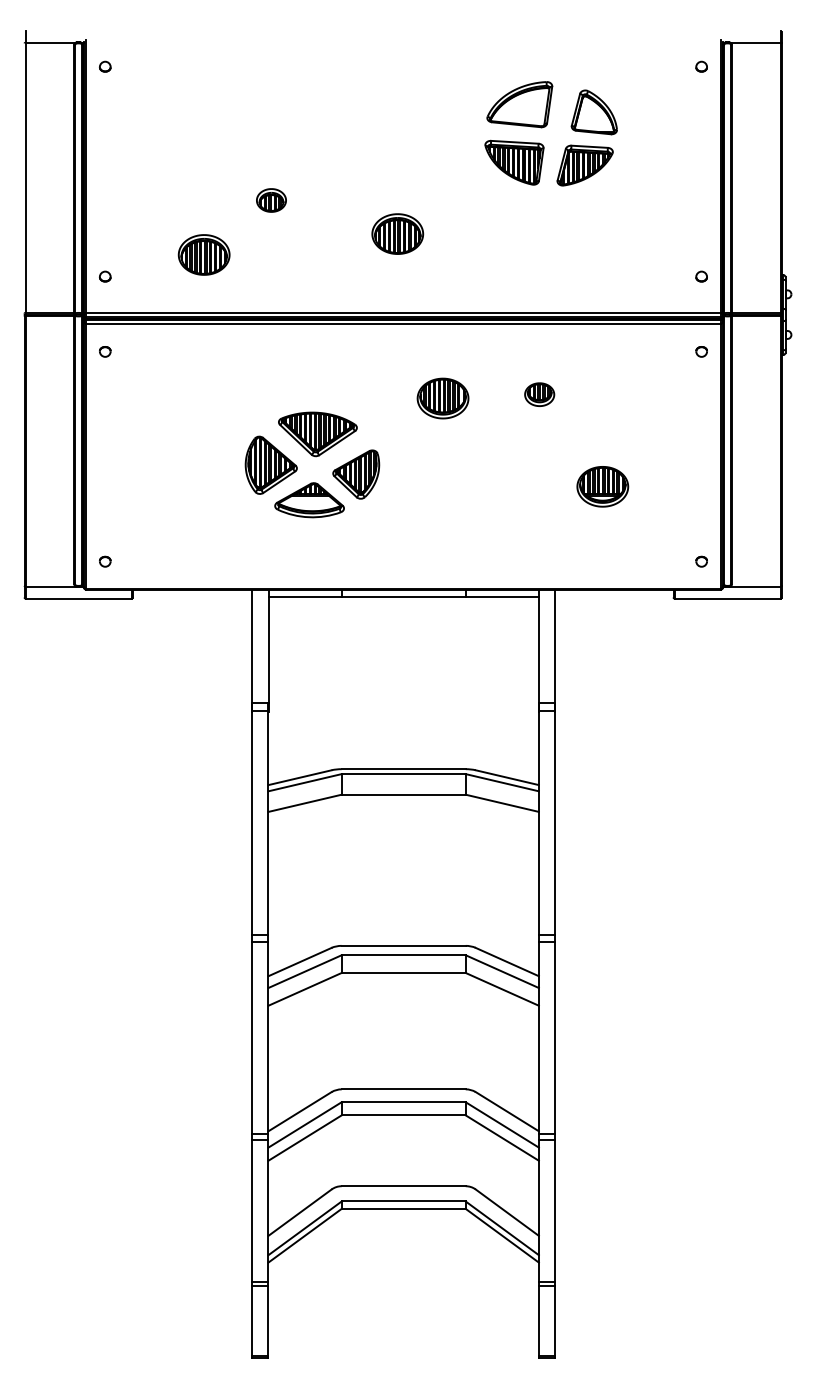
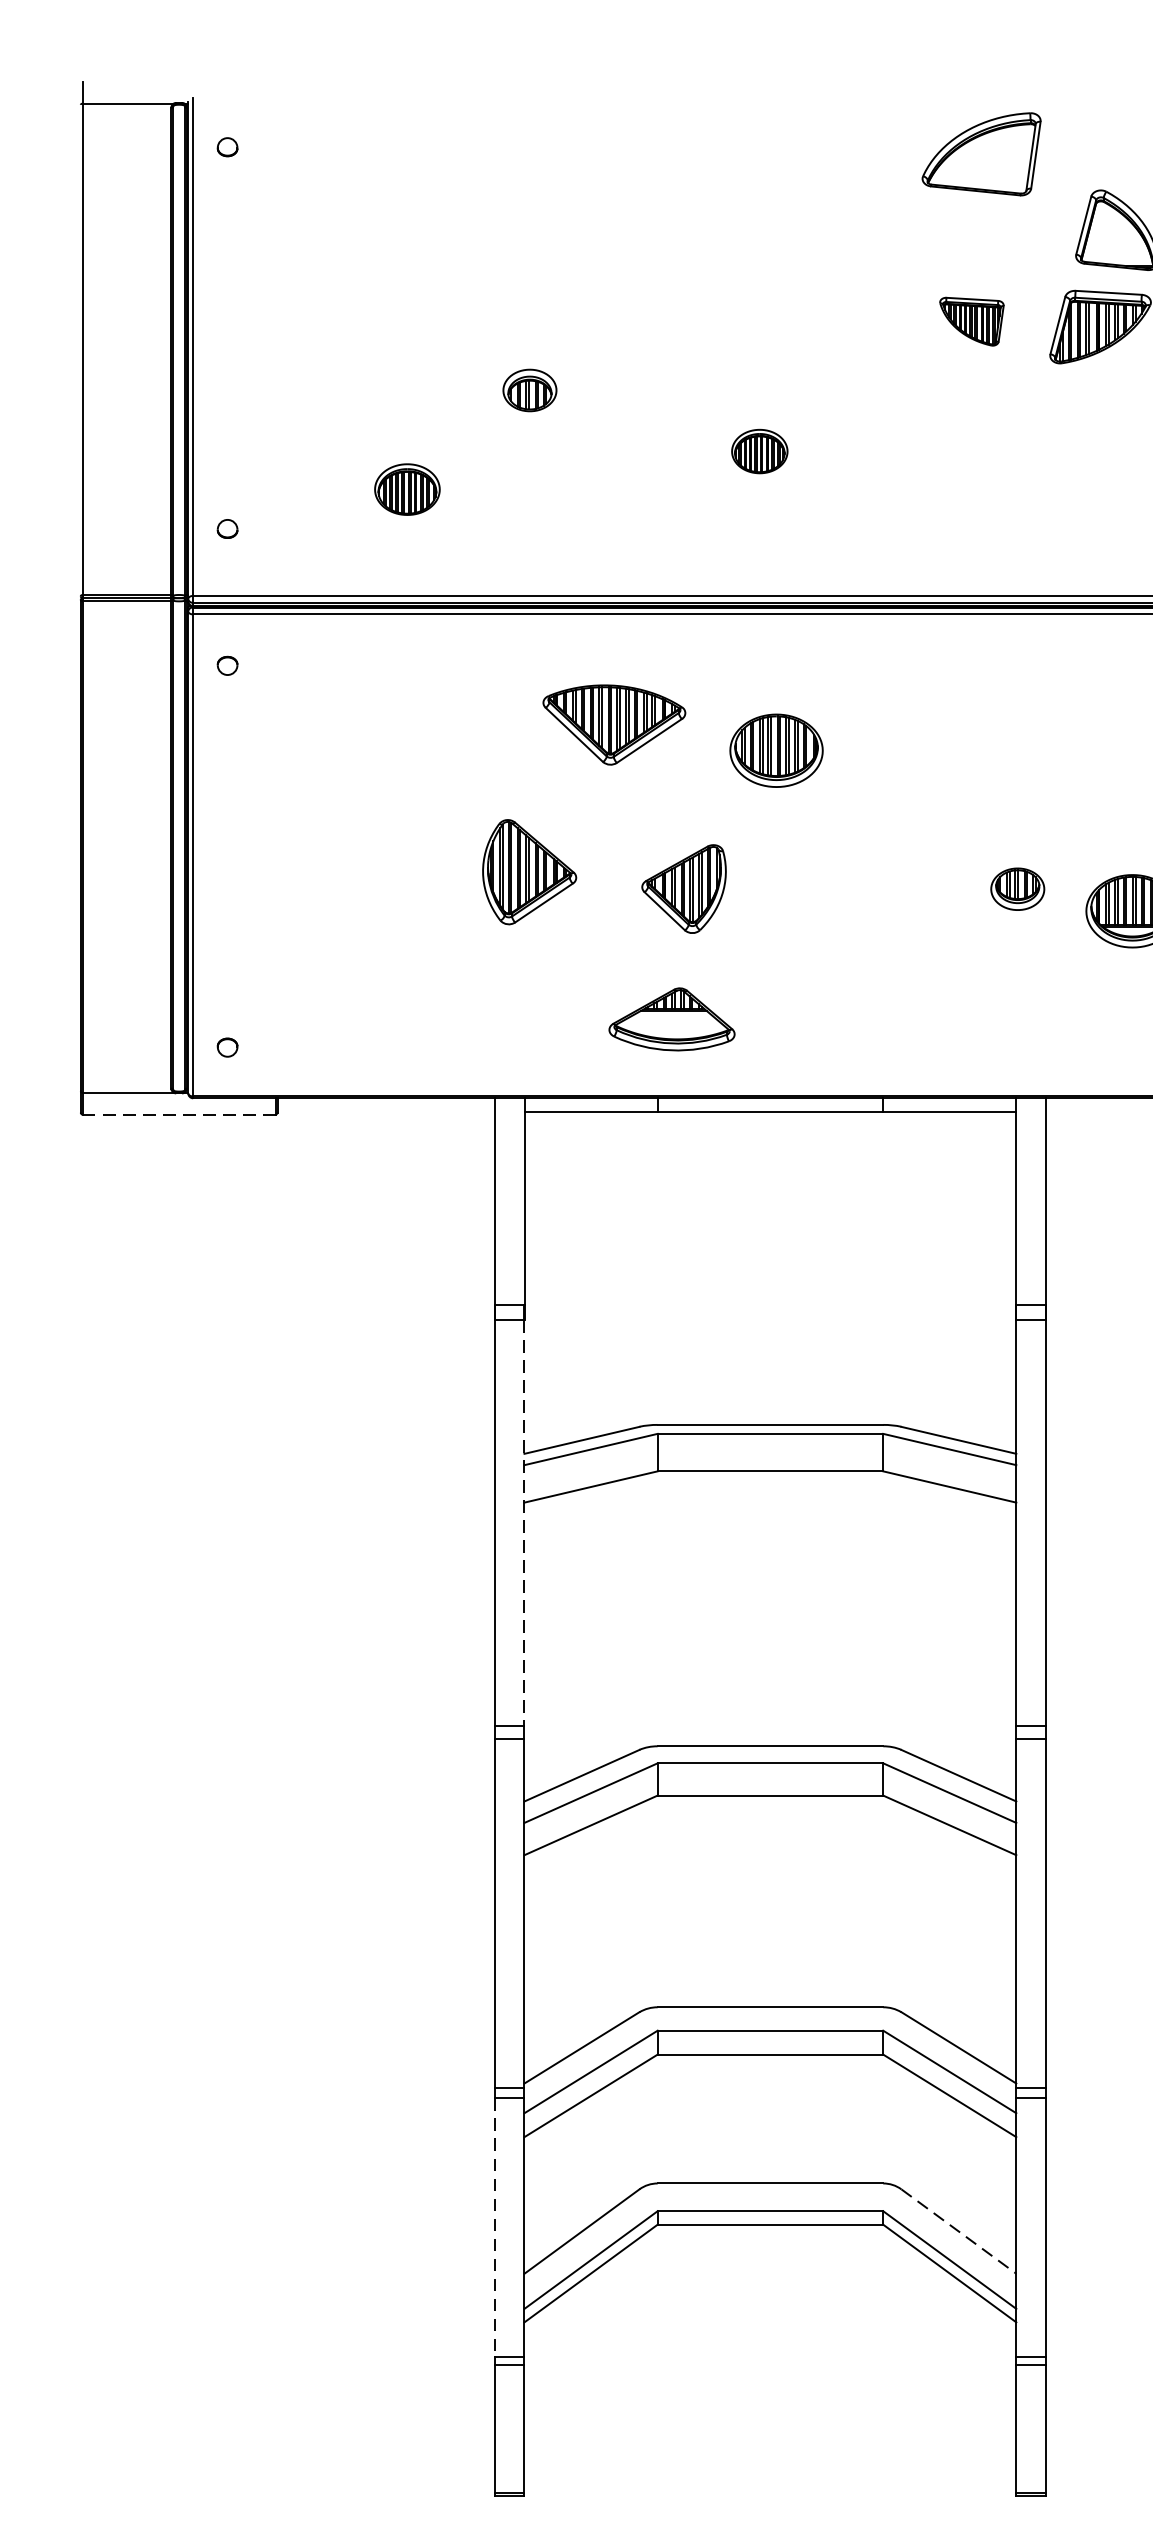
part: (519, 104) -> (981, 154), moved
part: (514, 162) -> (971, 321), size x0.6
part: (397, 233) -> (759, 450), size x0.6
part: (203, 254) -> (406, 488), size x0.7
part: (539, 394) -> (1017, 888), moved
part: (442, 398) -> (775, 750), moved
part: (317, 434) -> (613, 725), moved
part: (309, 500) -> (671, 1019), moved
line: (79, 598) -> (180, 1114), solid -> dashed
line: (268, 823) -> (524, 1523), solid -> dashed
line: (252, 1211) -> (495, 2229), solid -> dashed
line: (507, 1212) -> (959, 2231), solid -> dashed

